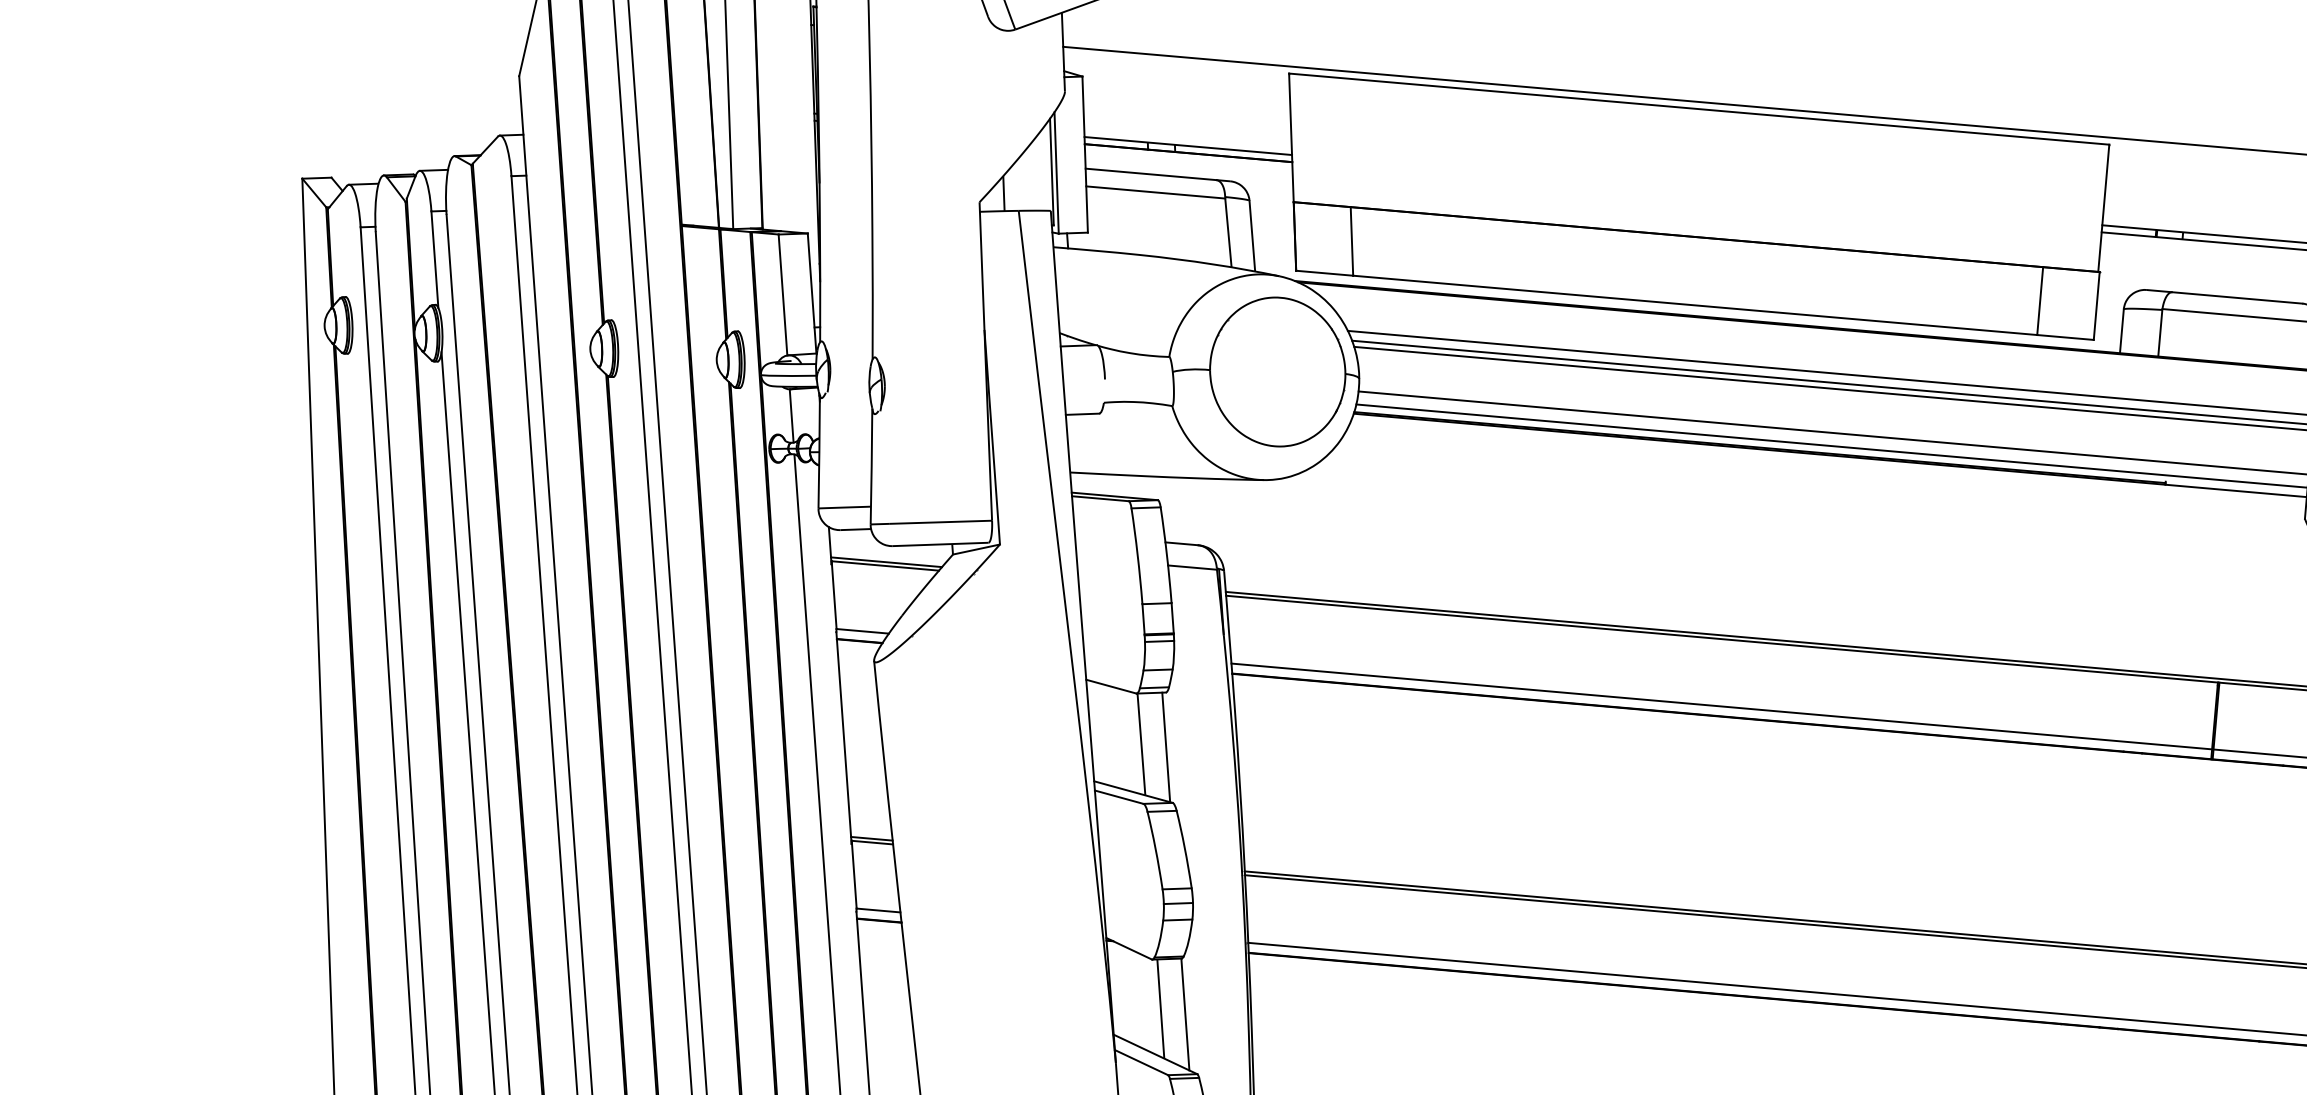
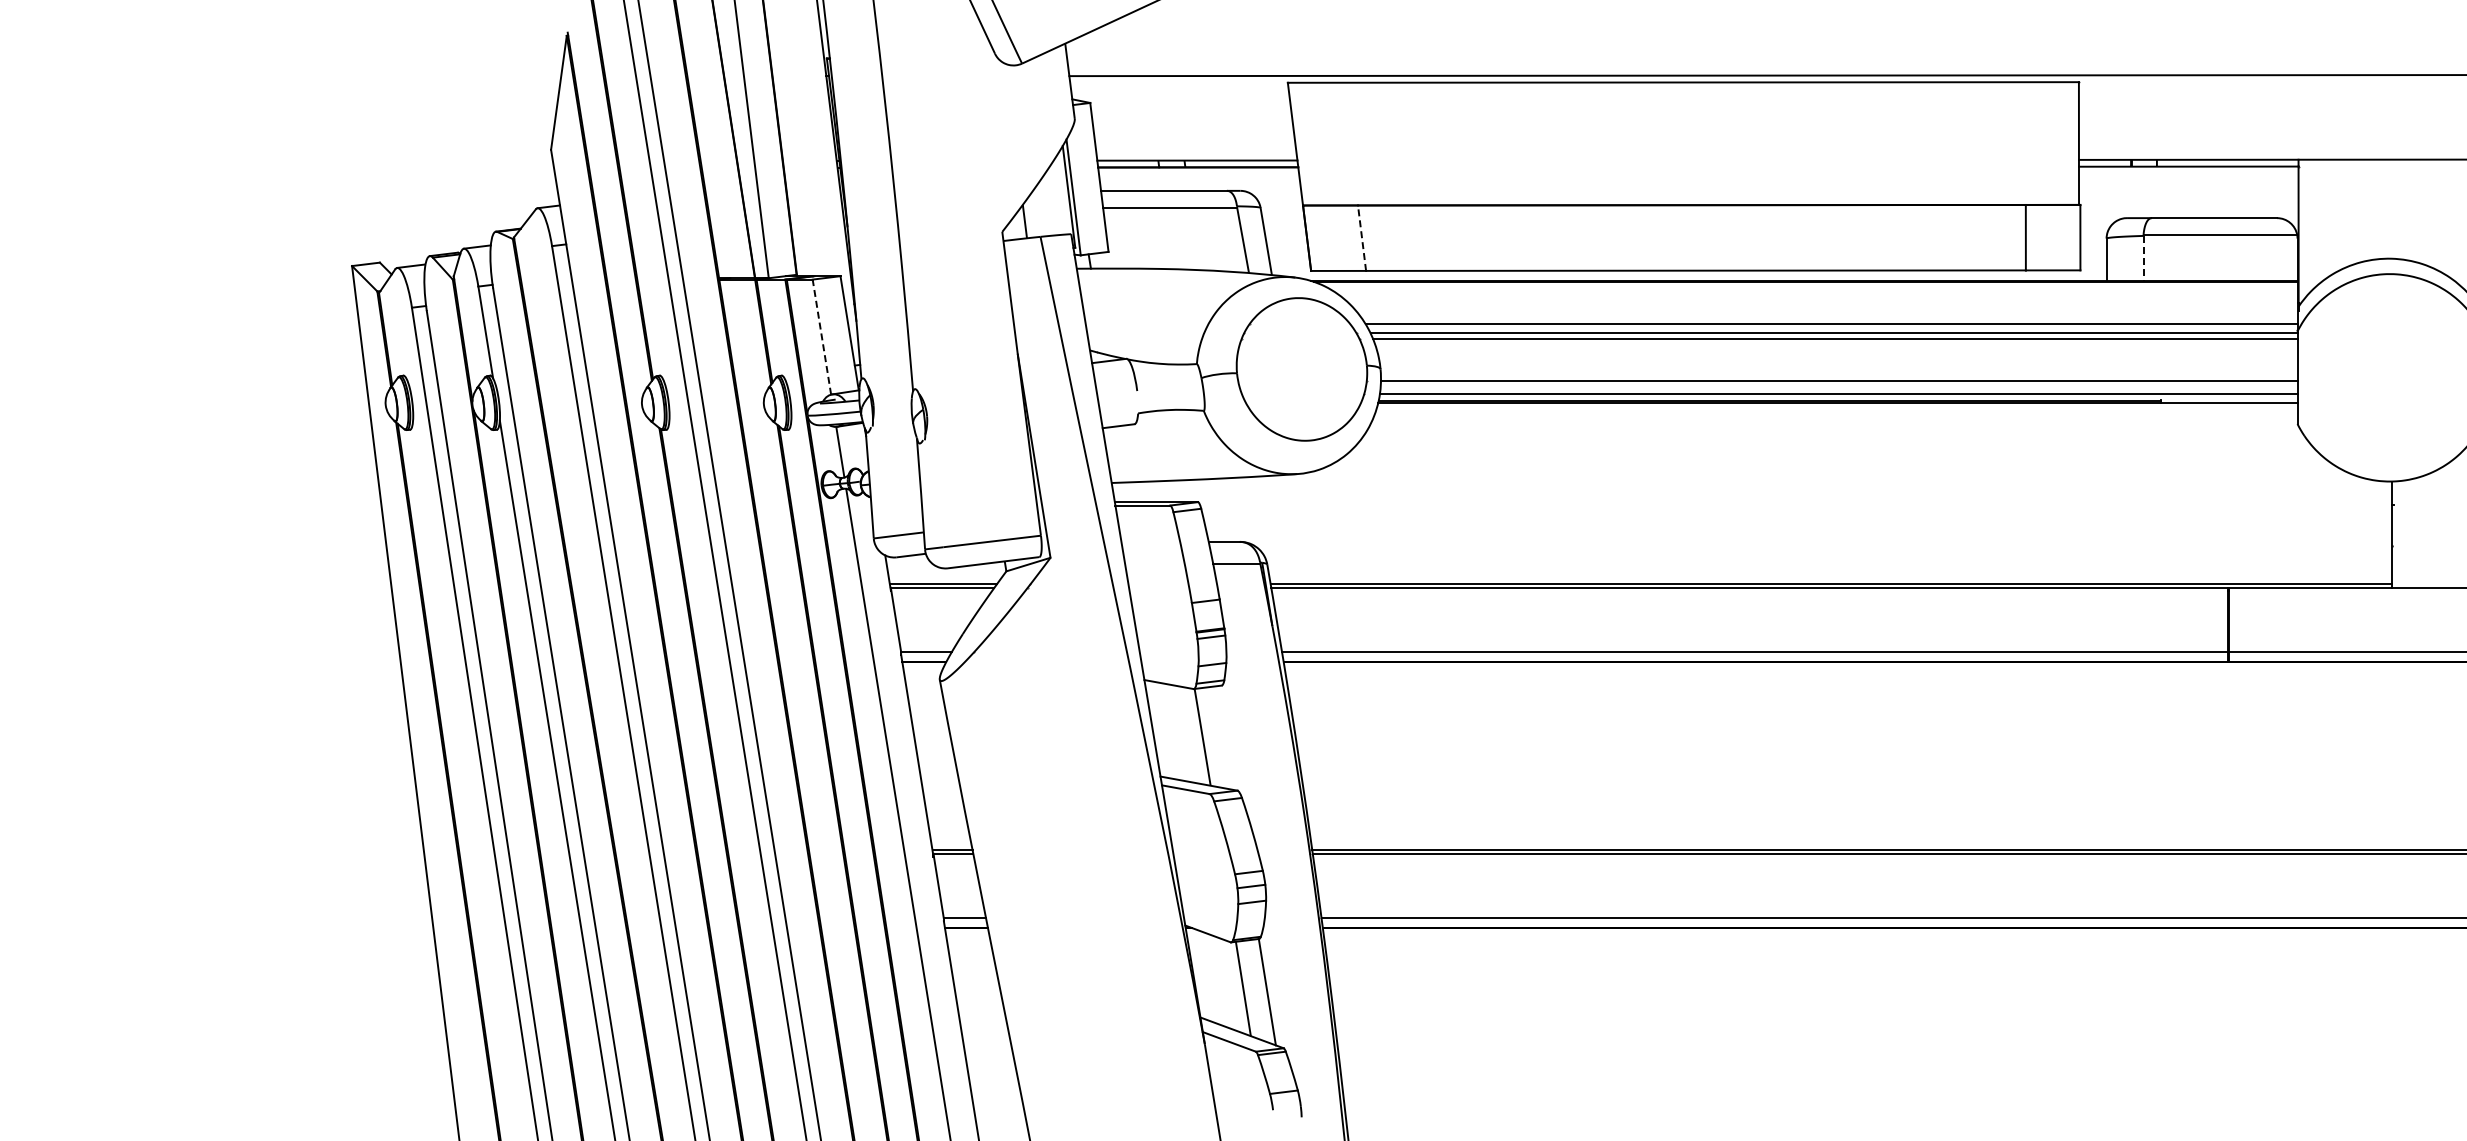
line: (1352, 241) -> (1362, 238), solid -> dashed
line: (782, 294) -> (821, 336), solid -> dashed
line: (2160, 333) -> (2143, 258), solid -> dashed
line: (1166, 747) -> (1226, 738), removed

